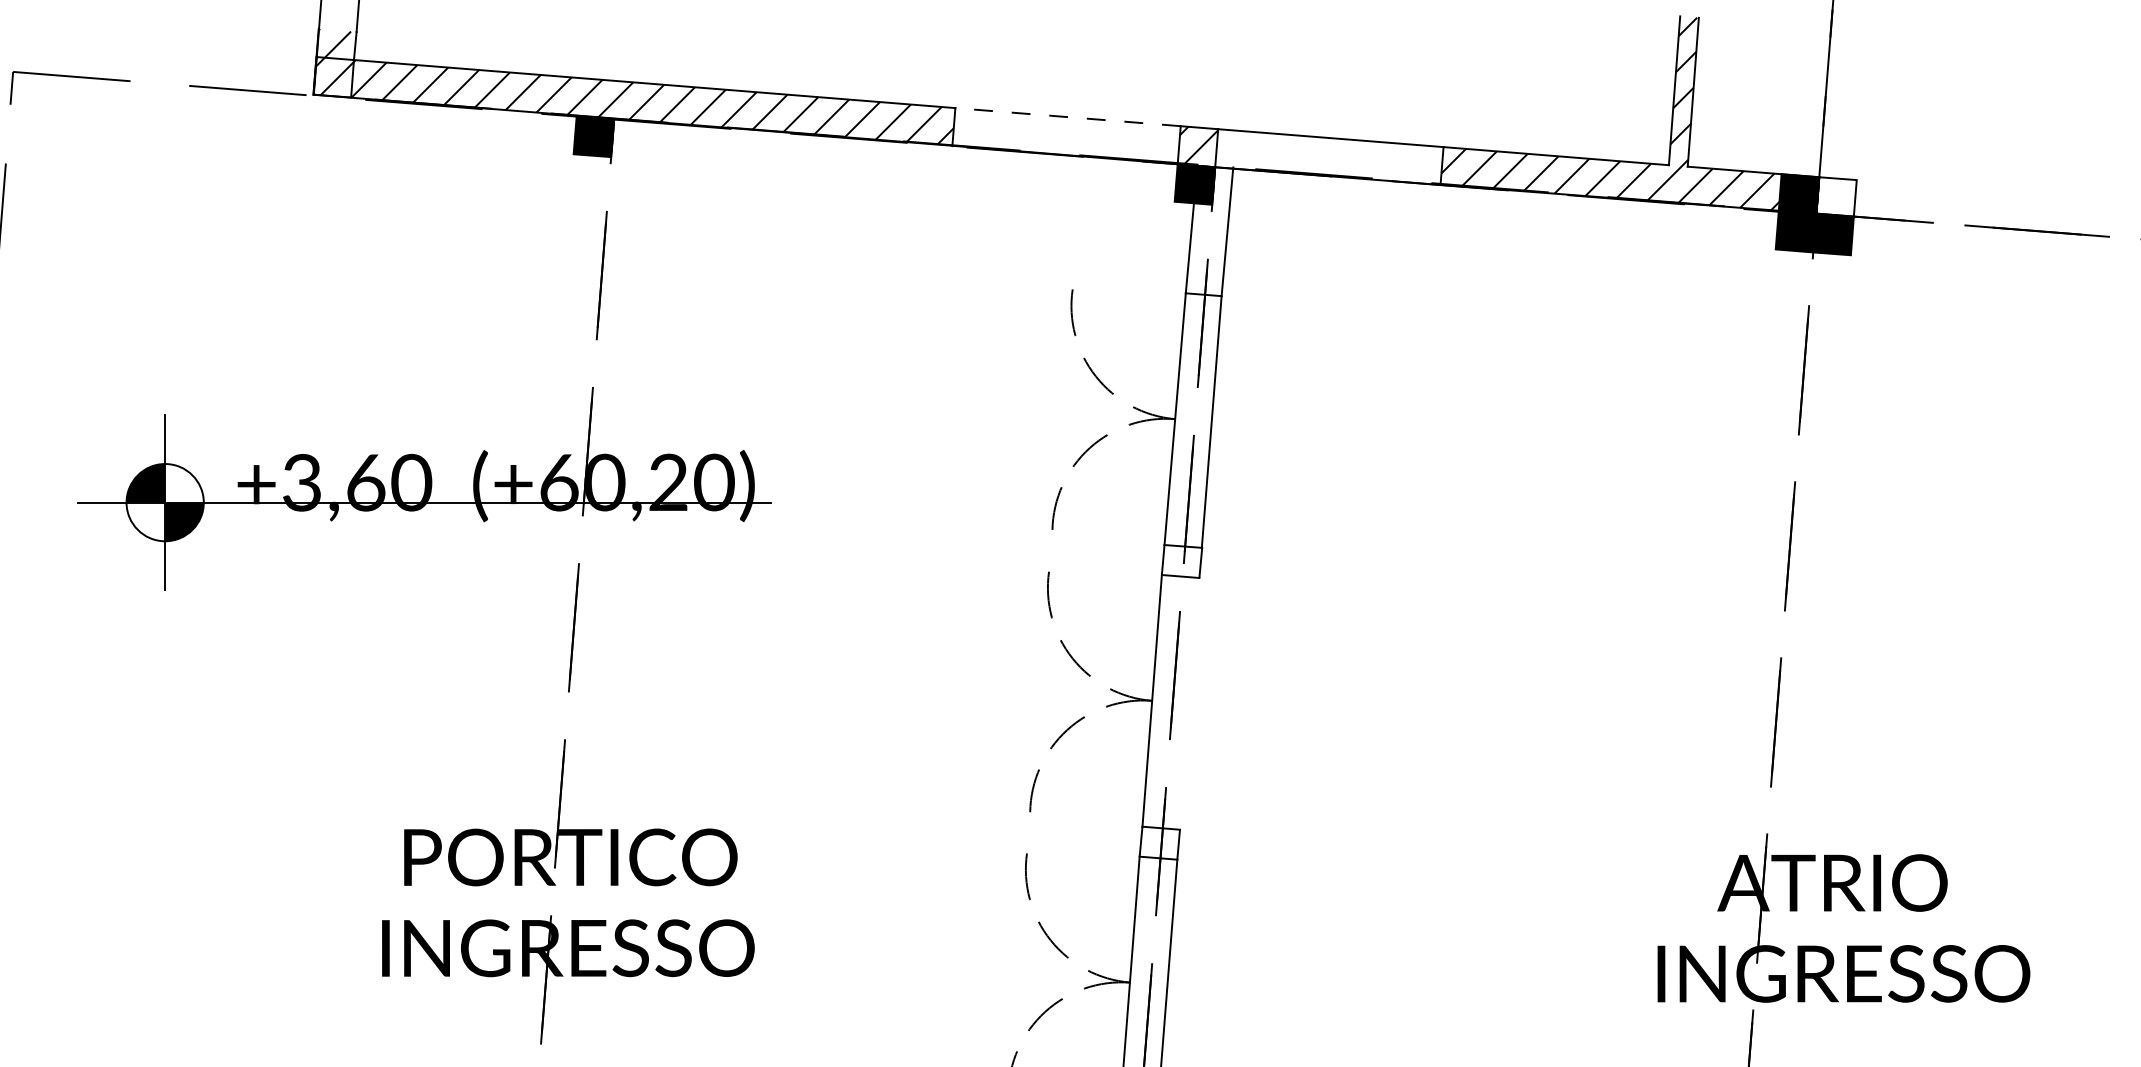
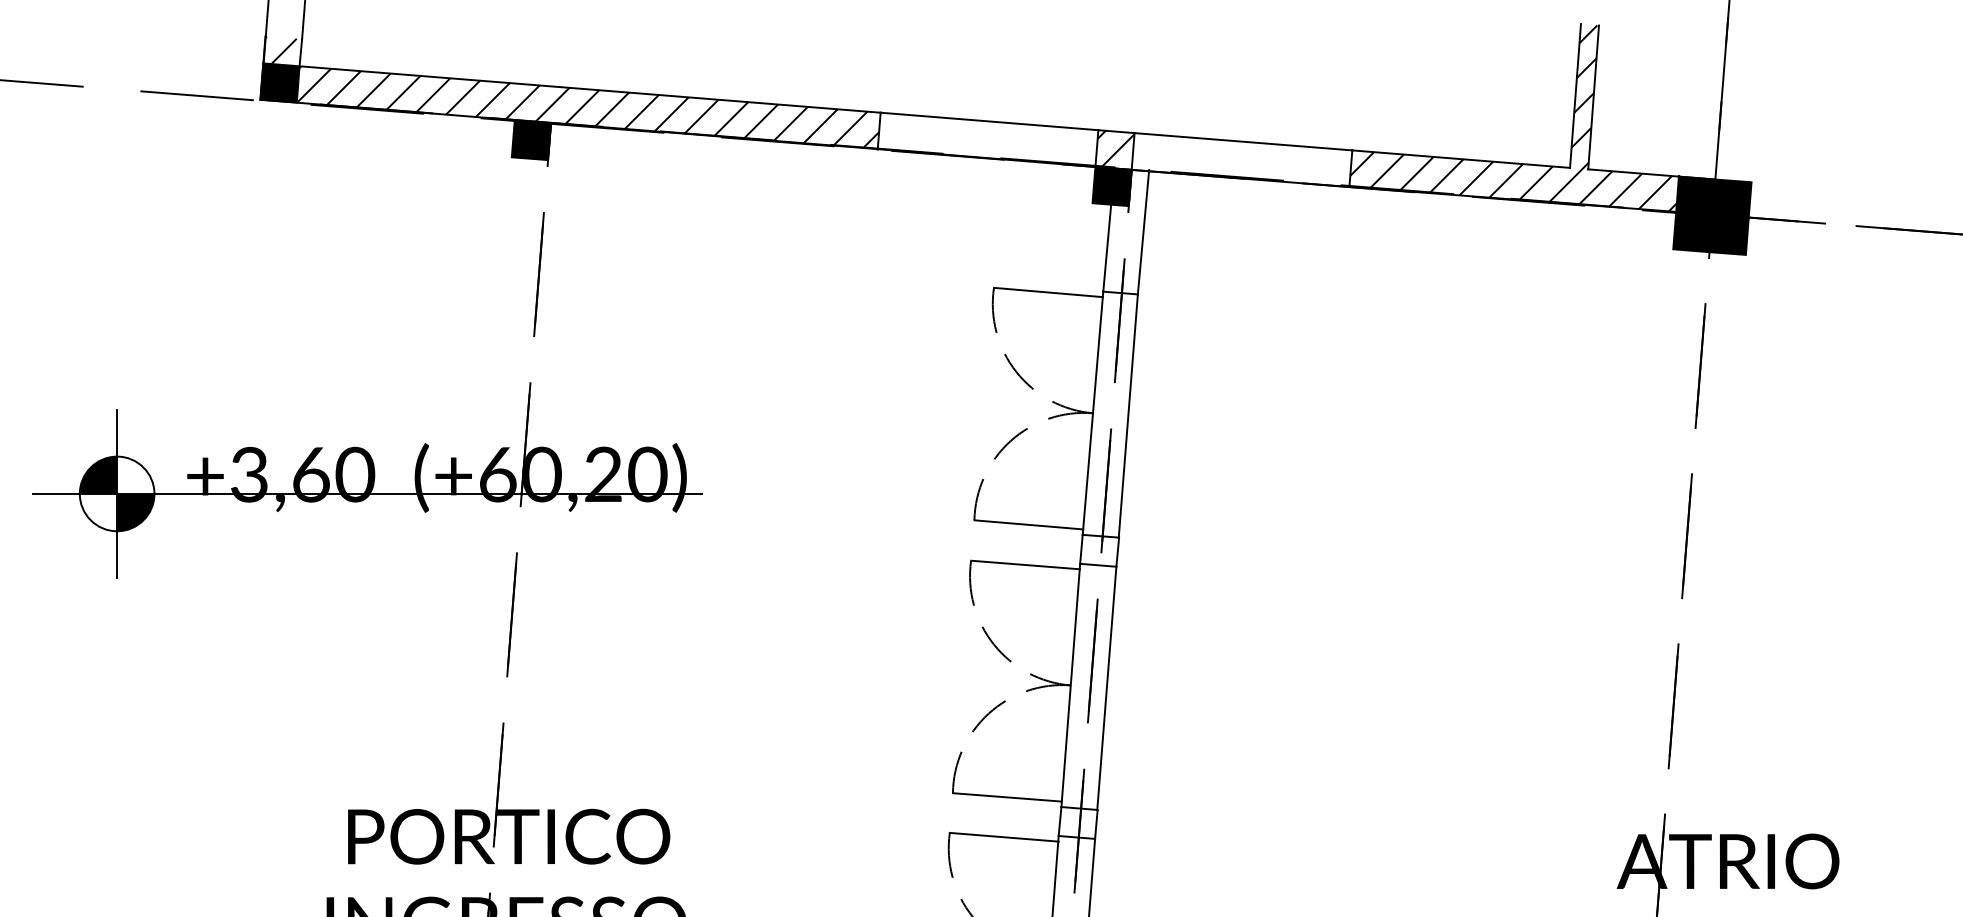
fill: (333, 77) -> (279, 83), added
line: (1067, 117) -> (988, 121), dashed -> solid
fill: (1836, 197) -> (1731, 199), added
line: (1128, 293) -> (1047, 291), added
line: (1108, 534) -> (1028, 524), added
line: (1105, 575) -> (1025, 564), added
line: (1189, 703) -> (1106, 688), added
line: (1086, 816) -> (1007, 797), added
line: (1082, 857) -> (1003, 836), added

